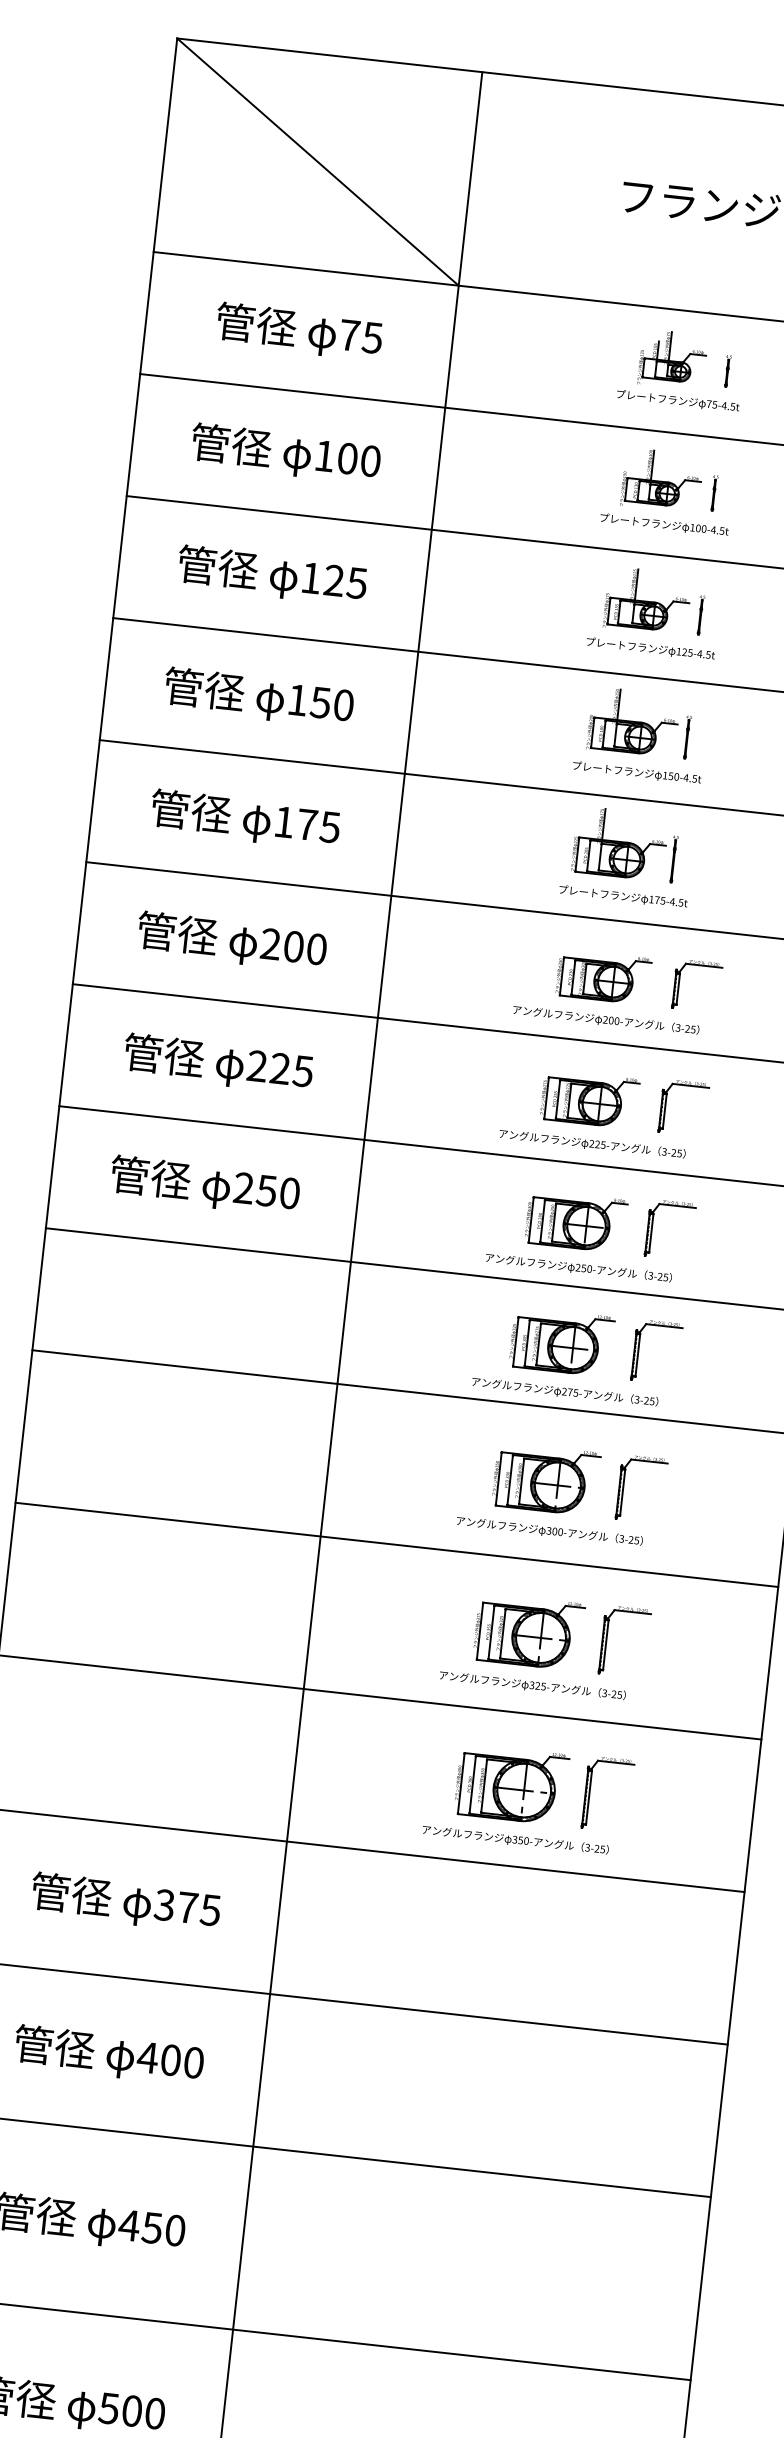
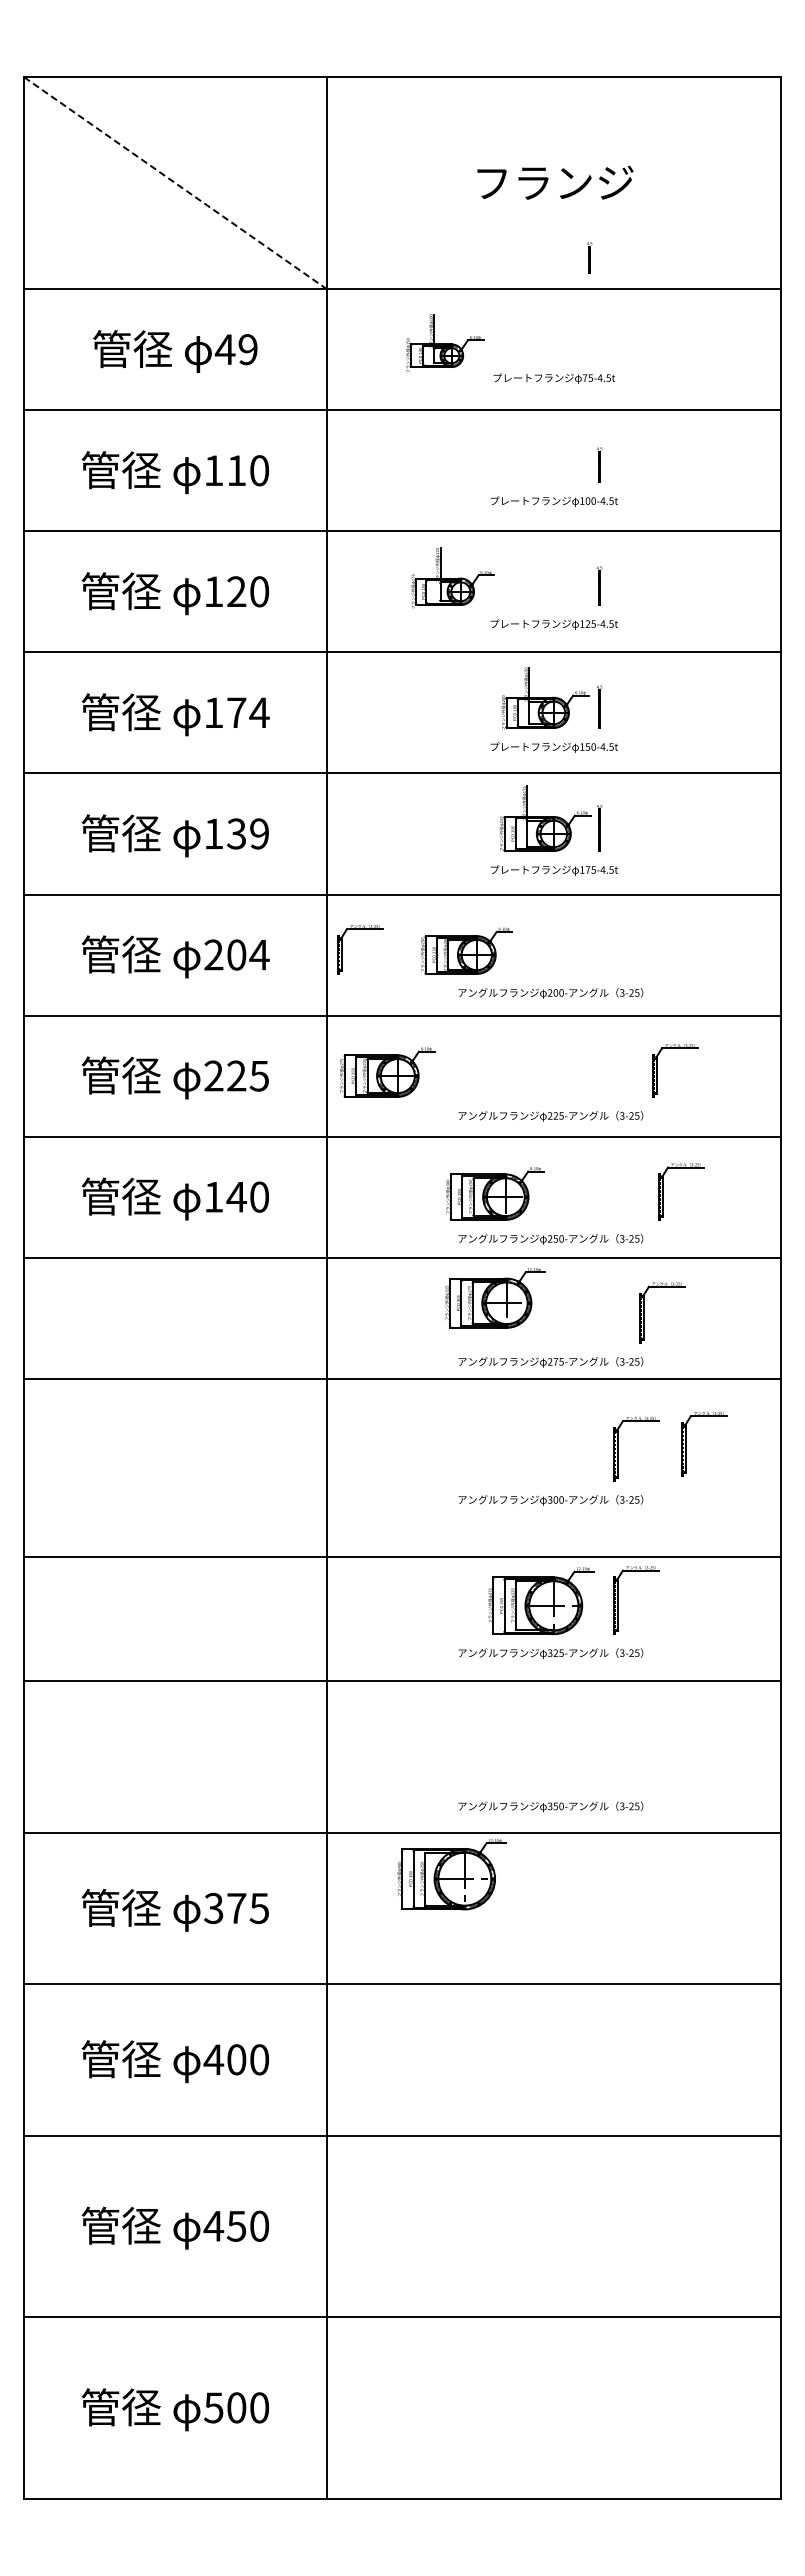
line: (317, 162) -> (175, 183), solid -> dashed
text: (359, 336) -> (235, 349), 75 -> 49
part: (672, 359) -> (544, 338), removed
part: (727, 370) -> (589, 257), moved
text: (347, 458) -> (236, 470), 100 -> 110
part: (662, 480) -> (445, 343), moved
text: (357, 582) -> (259, 591), 125 -> 120
part: (647, 600) -> (452, 577), moved
text: (331, 703) -> (247, 712), 150 -> 174
text: (318, 825) -> (247, 833), 175 -> 139
text: (316, 948) -> (259, 954), 200 -> 204
part: (603, 976) -> (466, 950), moved
part: (679, 983) -> (342, 949), moved
part: (589, 1099) -> (387, 1072), moved
part: (665, 1105) -> (657, 1070), moved
text: (255, 1188) -> (225, 1196), 250 -> 140
part: (576, 1221) -> (495, 1193), moved
part: (652, 1227) -> (663, 1191), moved
part: (562, 1342) -> (495, 1298), moved
part: (638, 1349) -> (644, 1312), moved
part: (545, 1479) -> (541, 1449), removed
part: (692, 1489) -> (686, 1443), added
line: (396, 1545) -> (402, 1557), moved
part: (511, 1784) -> (451, 1874), moved
part: (589, 1792) -> (618, 1751), removed

